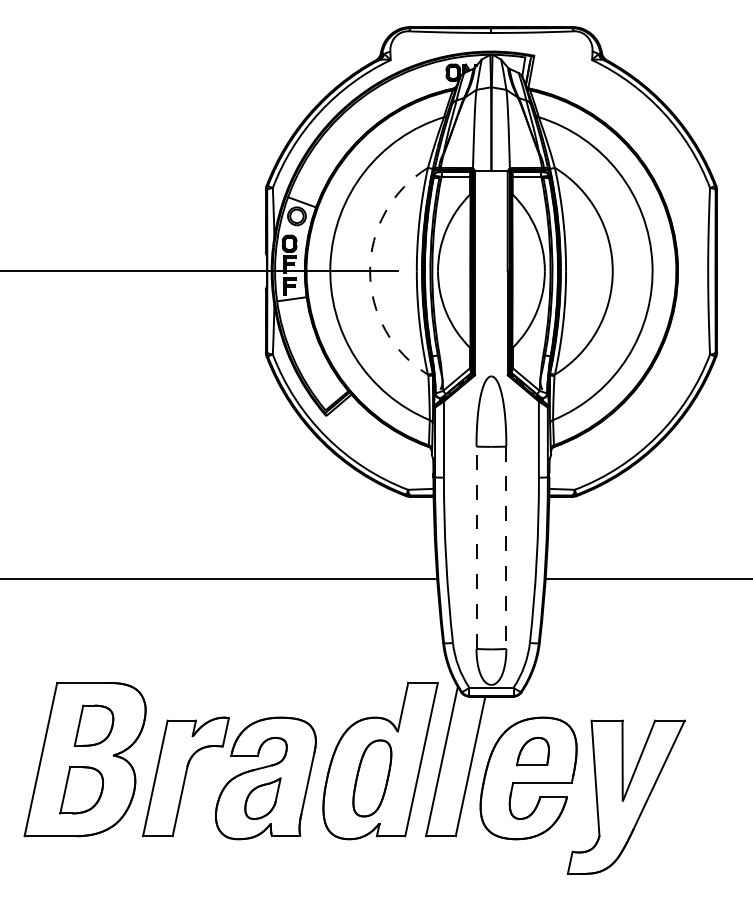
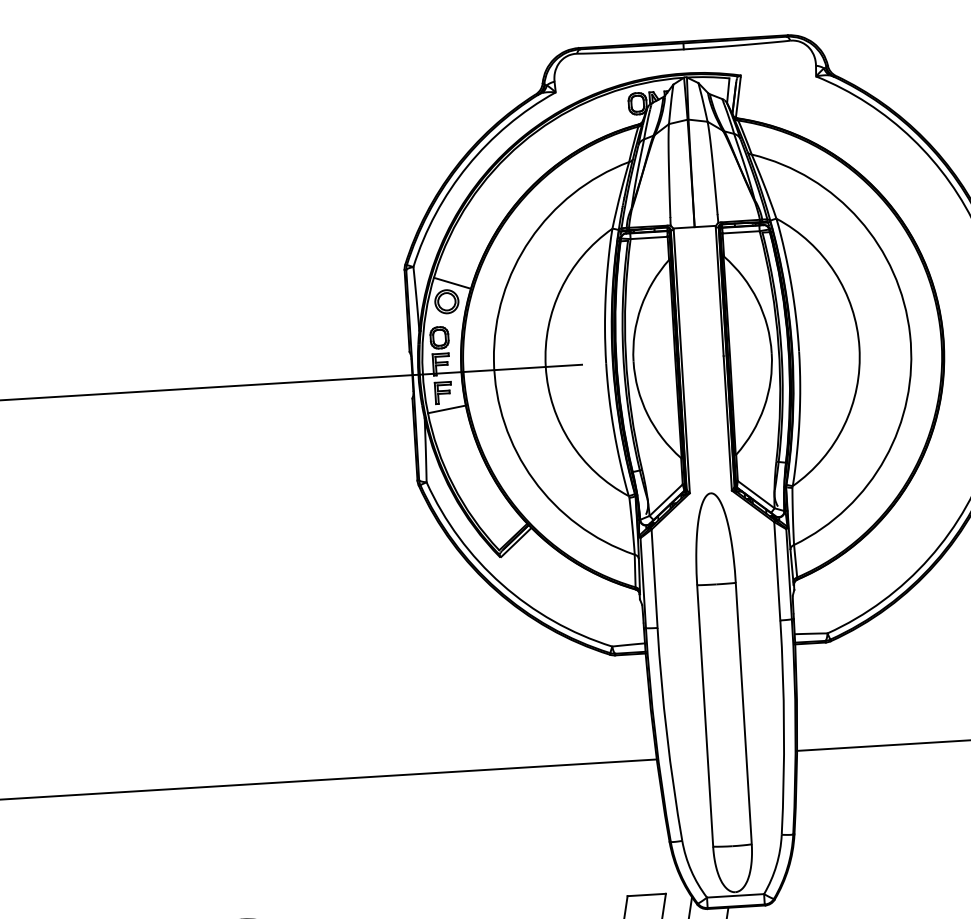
arc: (370, 271) -> (546, 367), dashed -> solid
line: (476, 547) -> (705, 715), dashed -> solid
line: (506, 548) -> (744, 714), dashed -> solid

